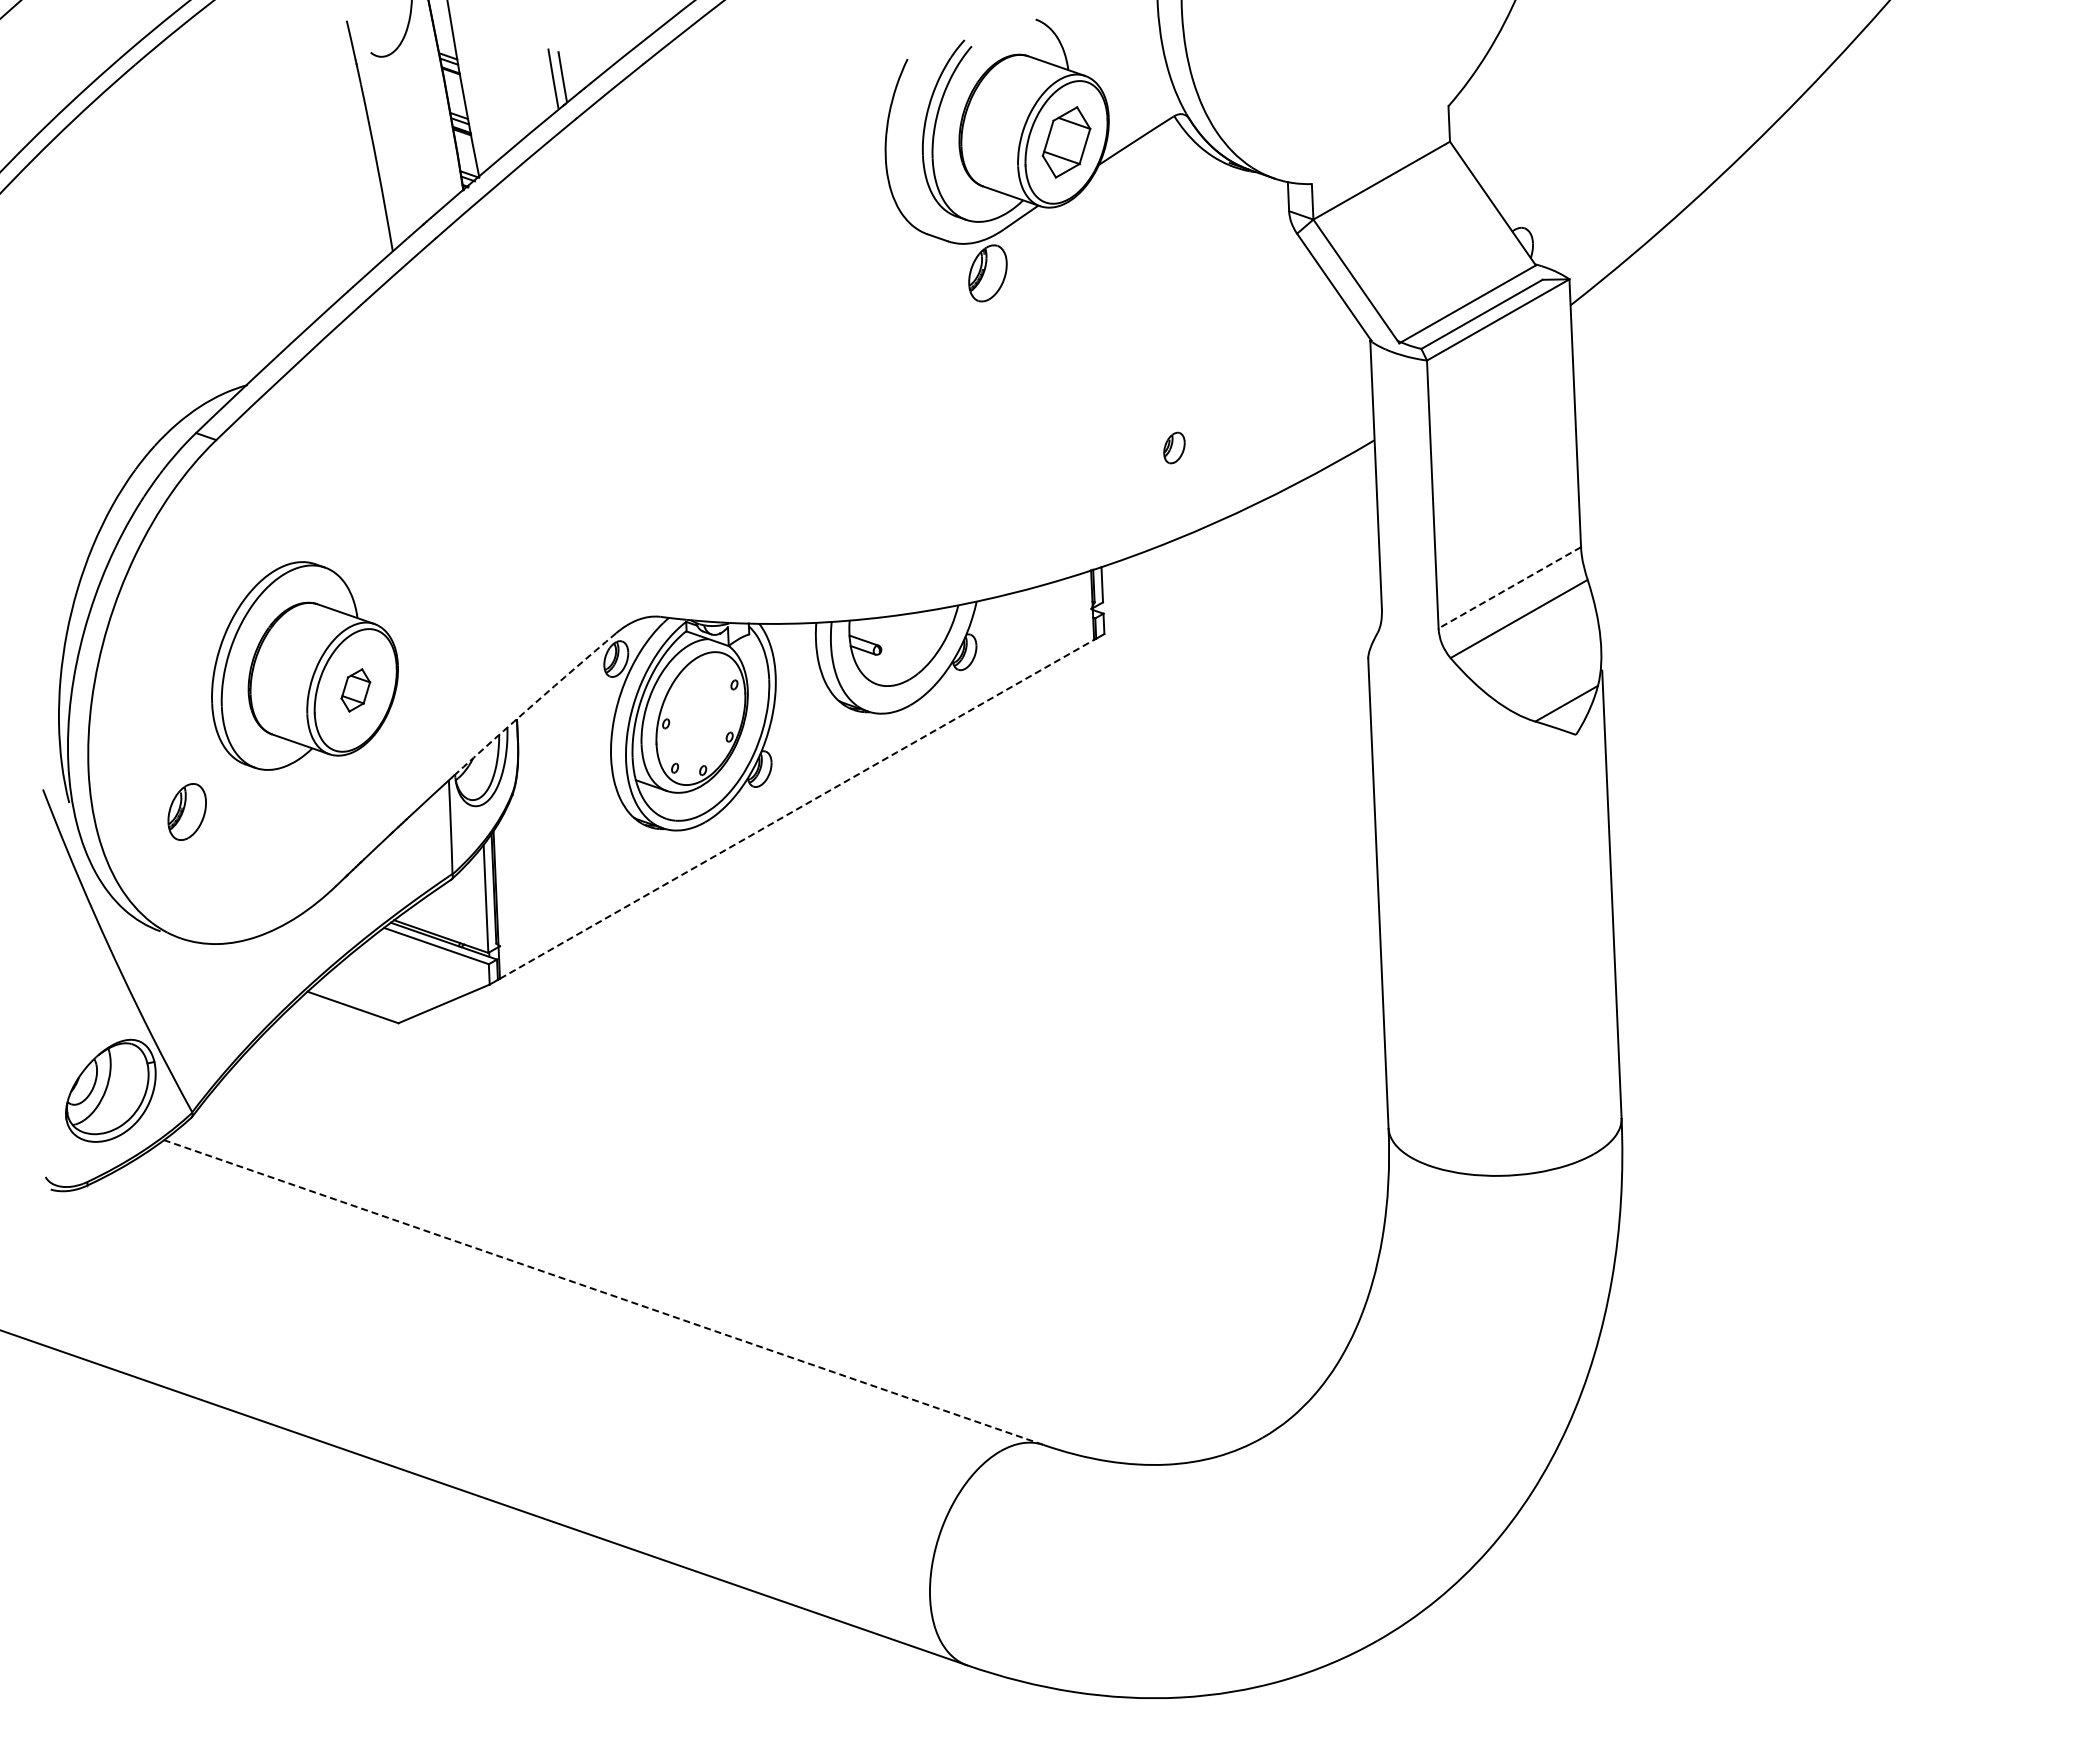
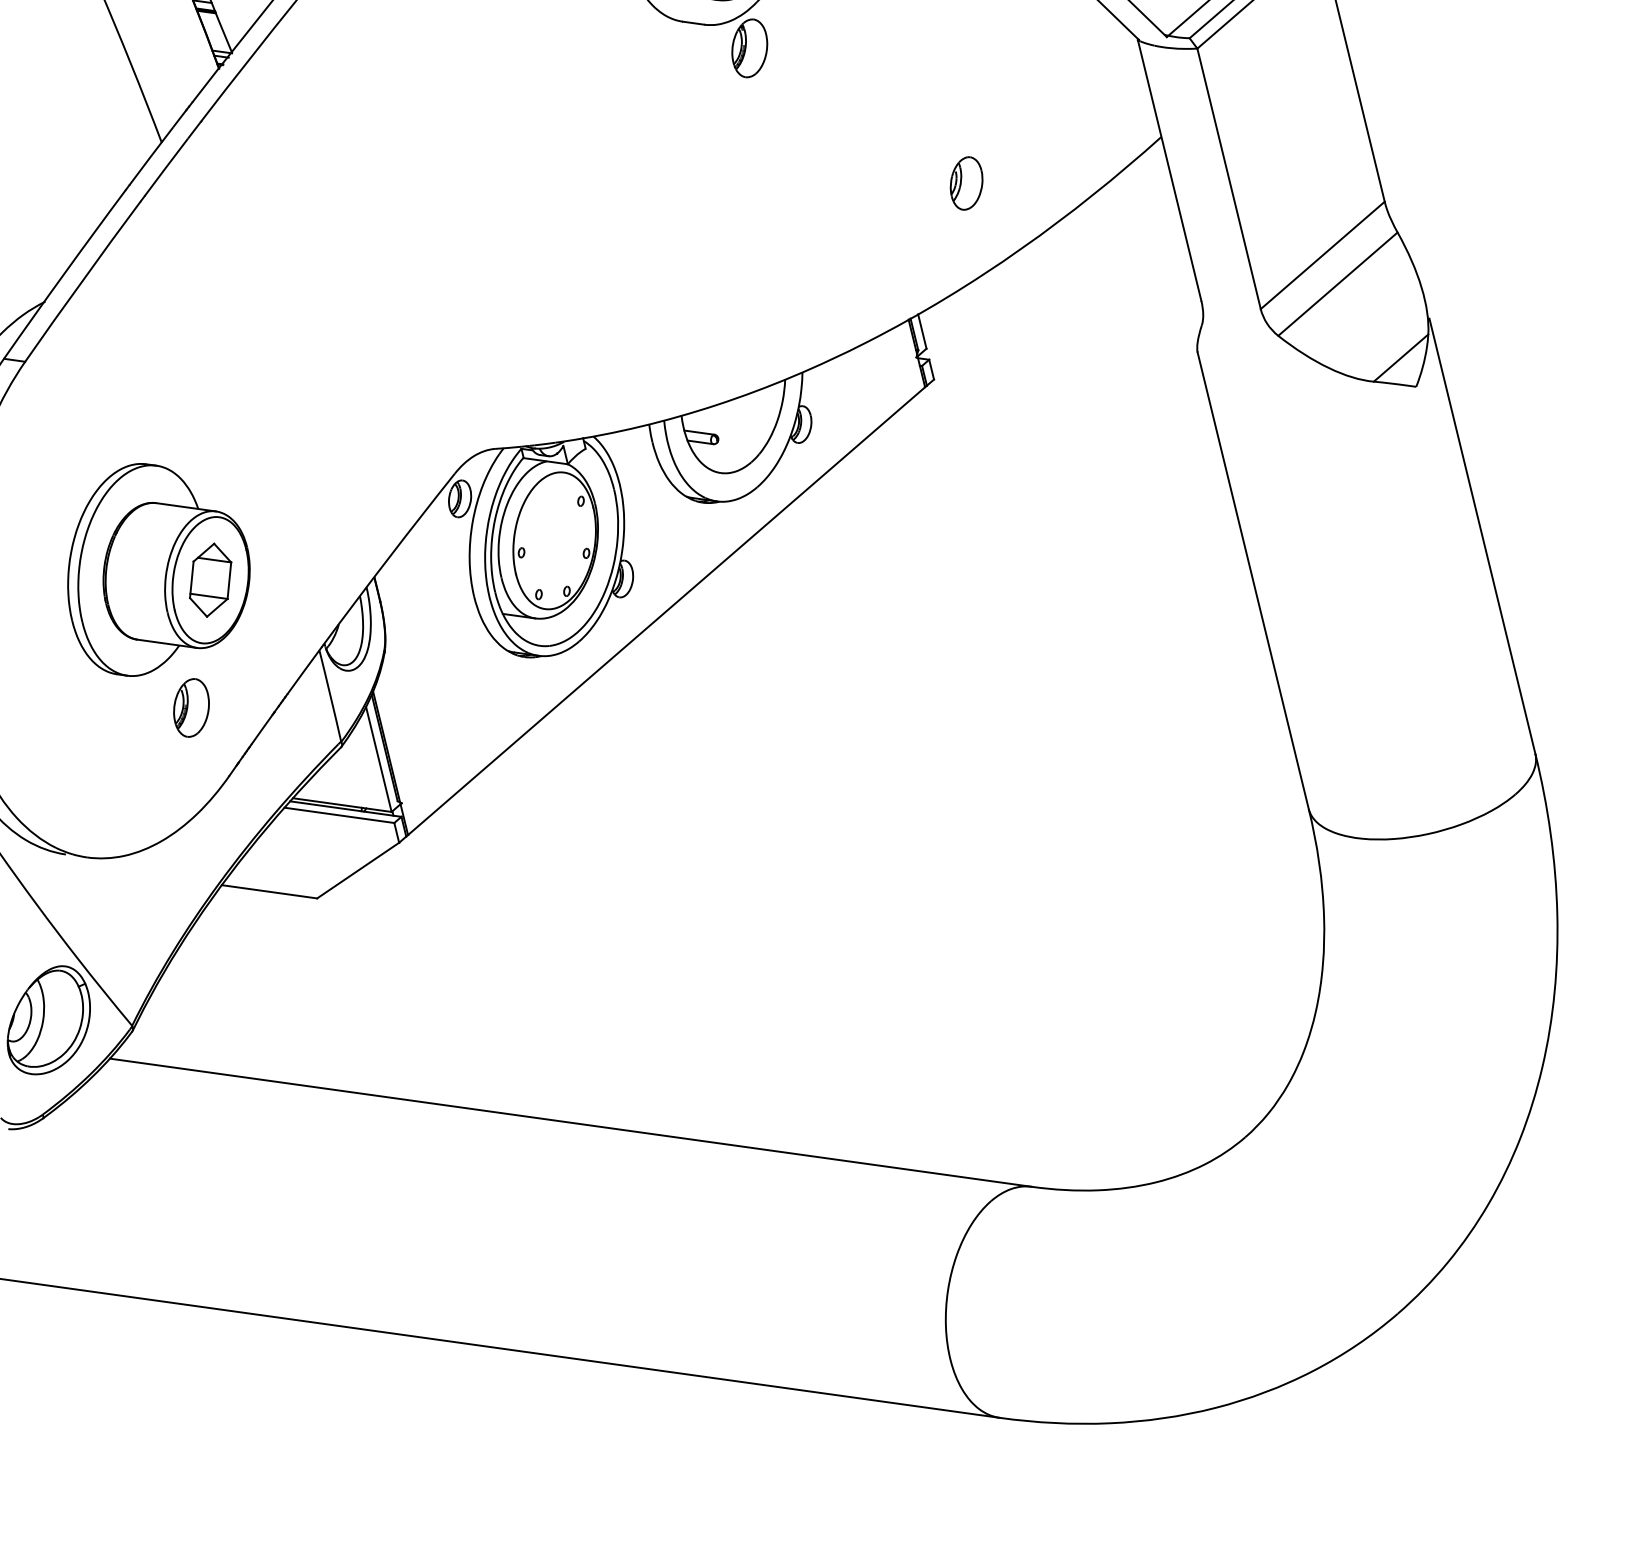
part: (1174, 447) -> (966, 182), size x1.67
line: (1509, 587) -> (1322, 255), dashed -> solid
part: (355, 690) -> (210, 580), size x1.67
arc: (534, 703) -> (388, 558), dashed -> solid
line: (797, 809) -> (667, 611), dashed -> solid
part: (186, 811) -> (190, 707), moved
line: (603, 1292) -> (570, 1122), dashed -> solid

